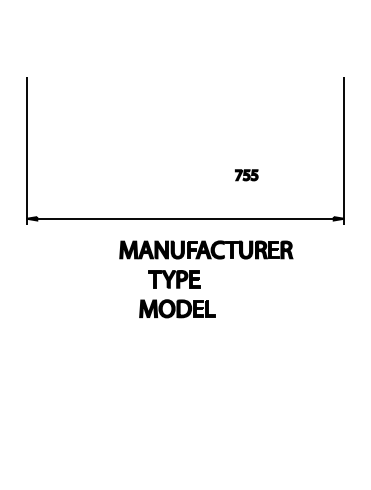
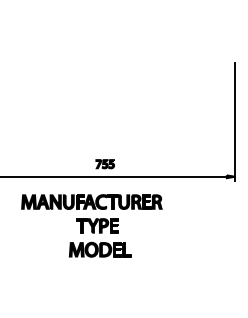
part: (246, 175) -> (105, 164), moved
part: (206, 249) -> (92, 201), moved

